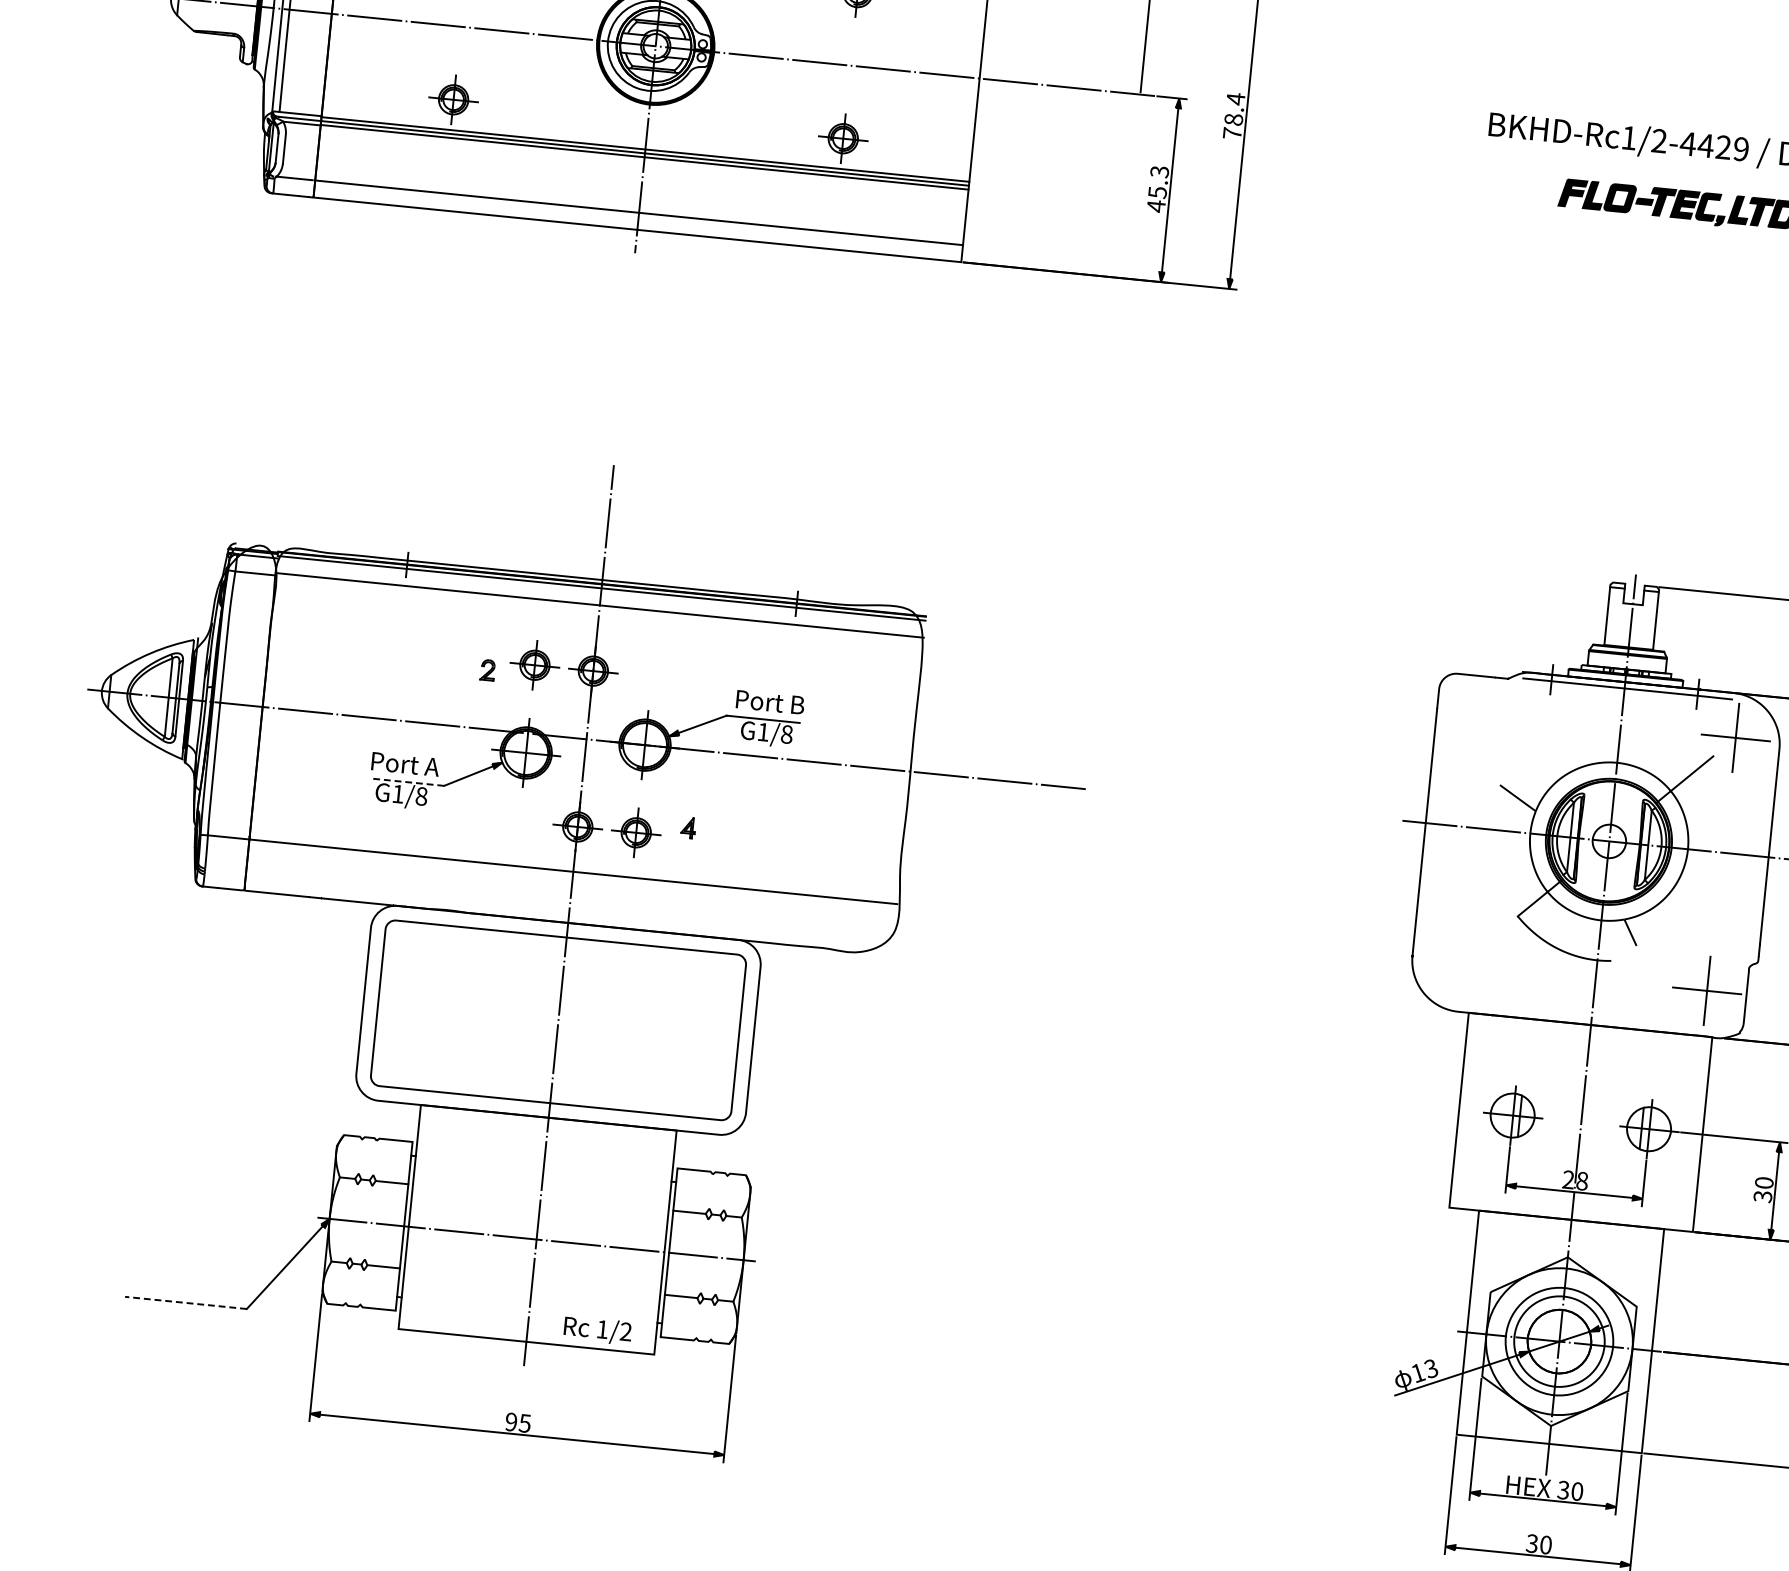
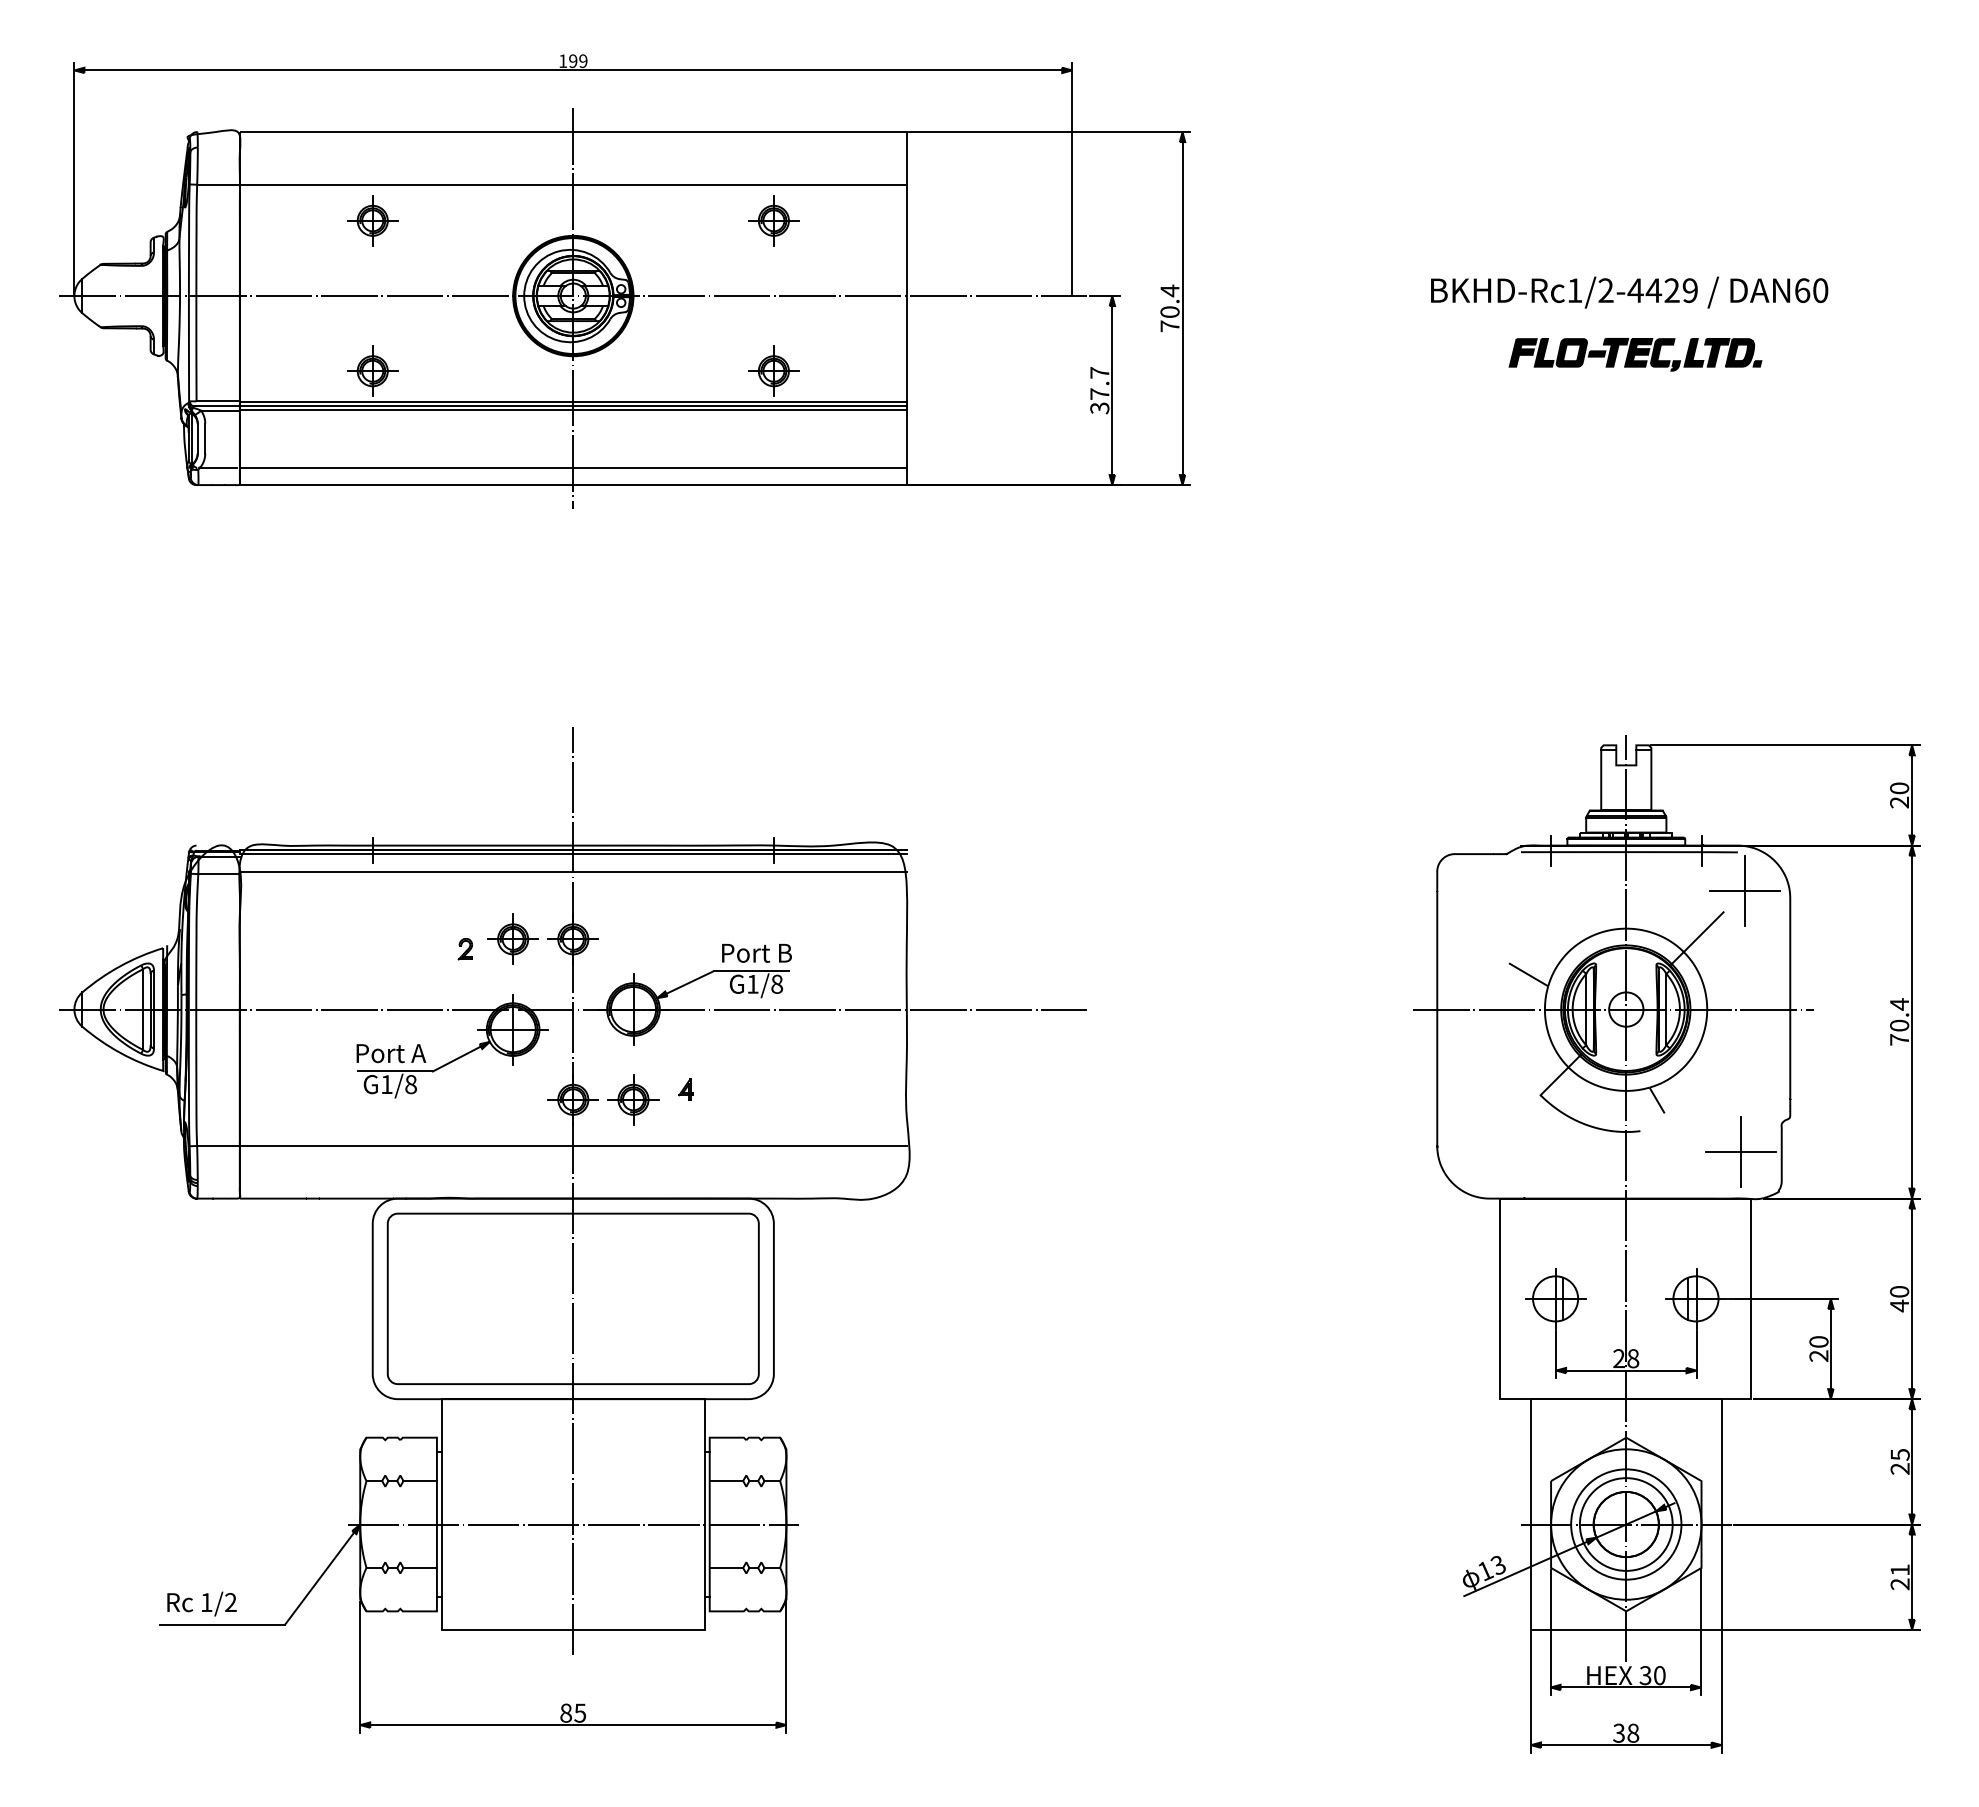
text: (1234, 119) -> (1170, 311), 78.4 -> 70.4
text: (1157, 188) -> (1099, 390), 45.3 -> 37.7
line: (407, 782) -> (395, 1071), dashed -> solid
text: (1763, 1197) -> (1819, 1356), 30 -> 20
line: (186, 1302) -> (222, 1624), dashed -> solid
text: (597, 1329) -> (201, 1603), moved
text: (511, 1421) -> (566, 1712), 95 -> 85
text: (1546, 1545) -> (1633, 1733), 30 -> 38

